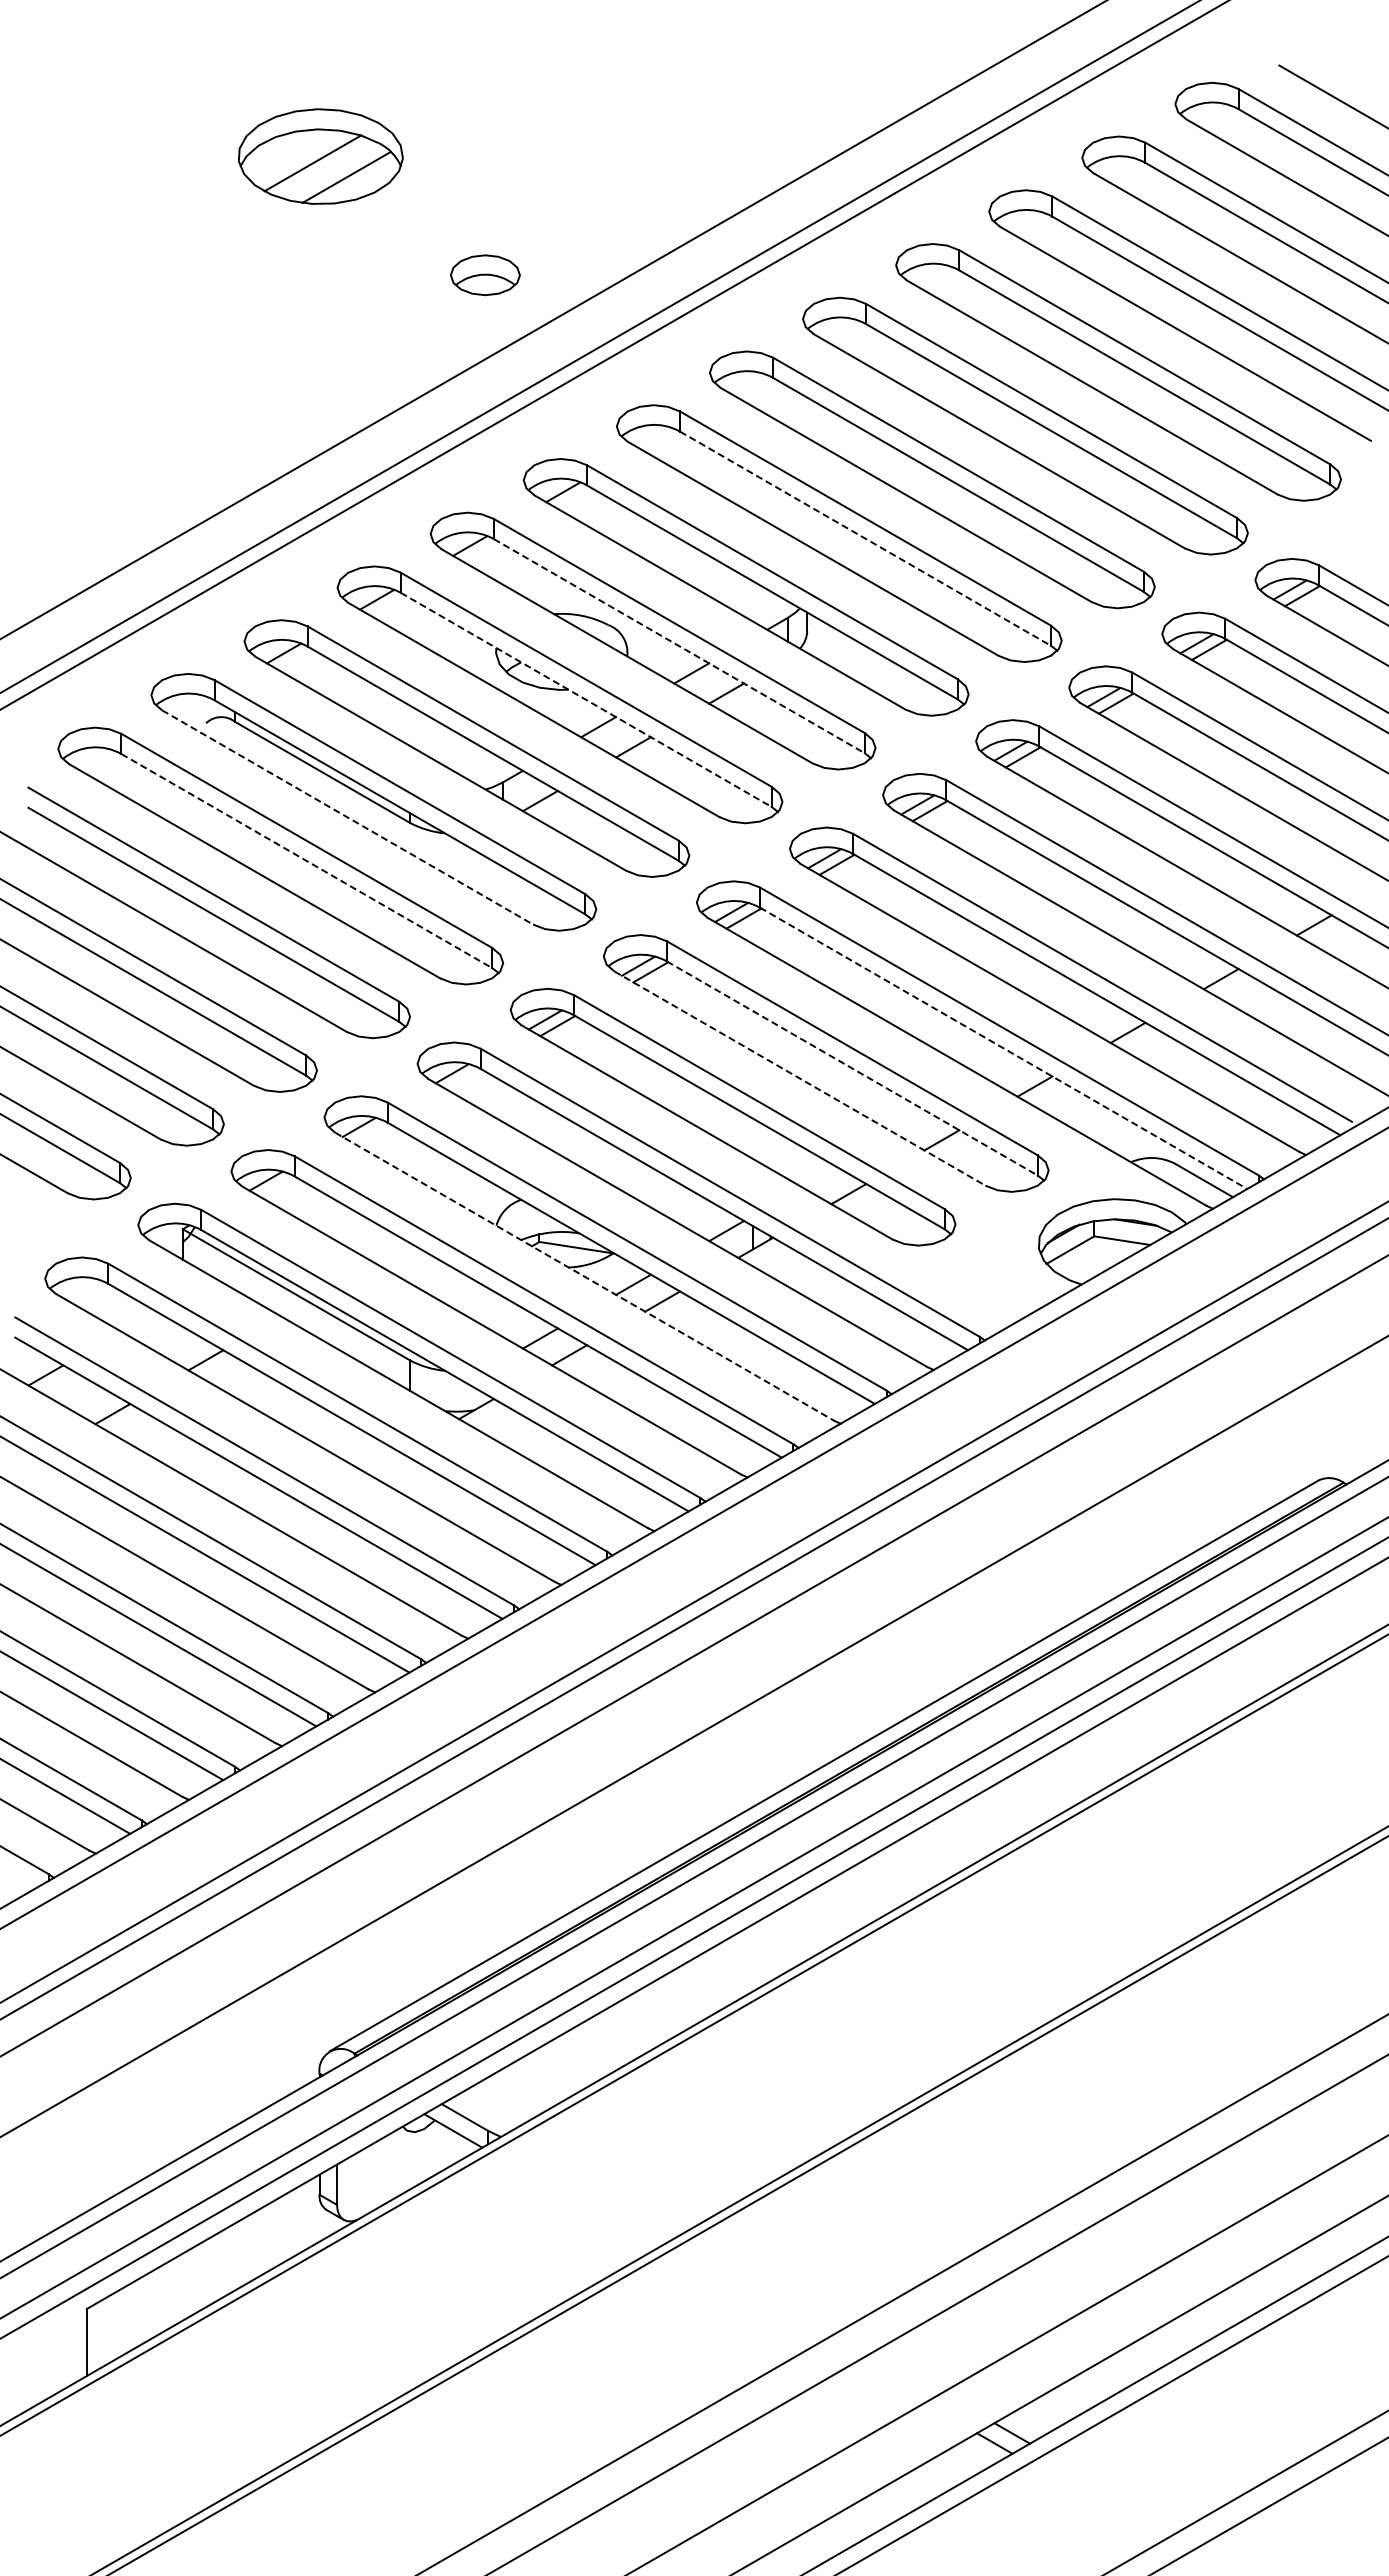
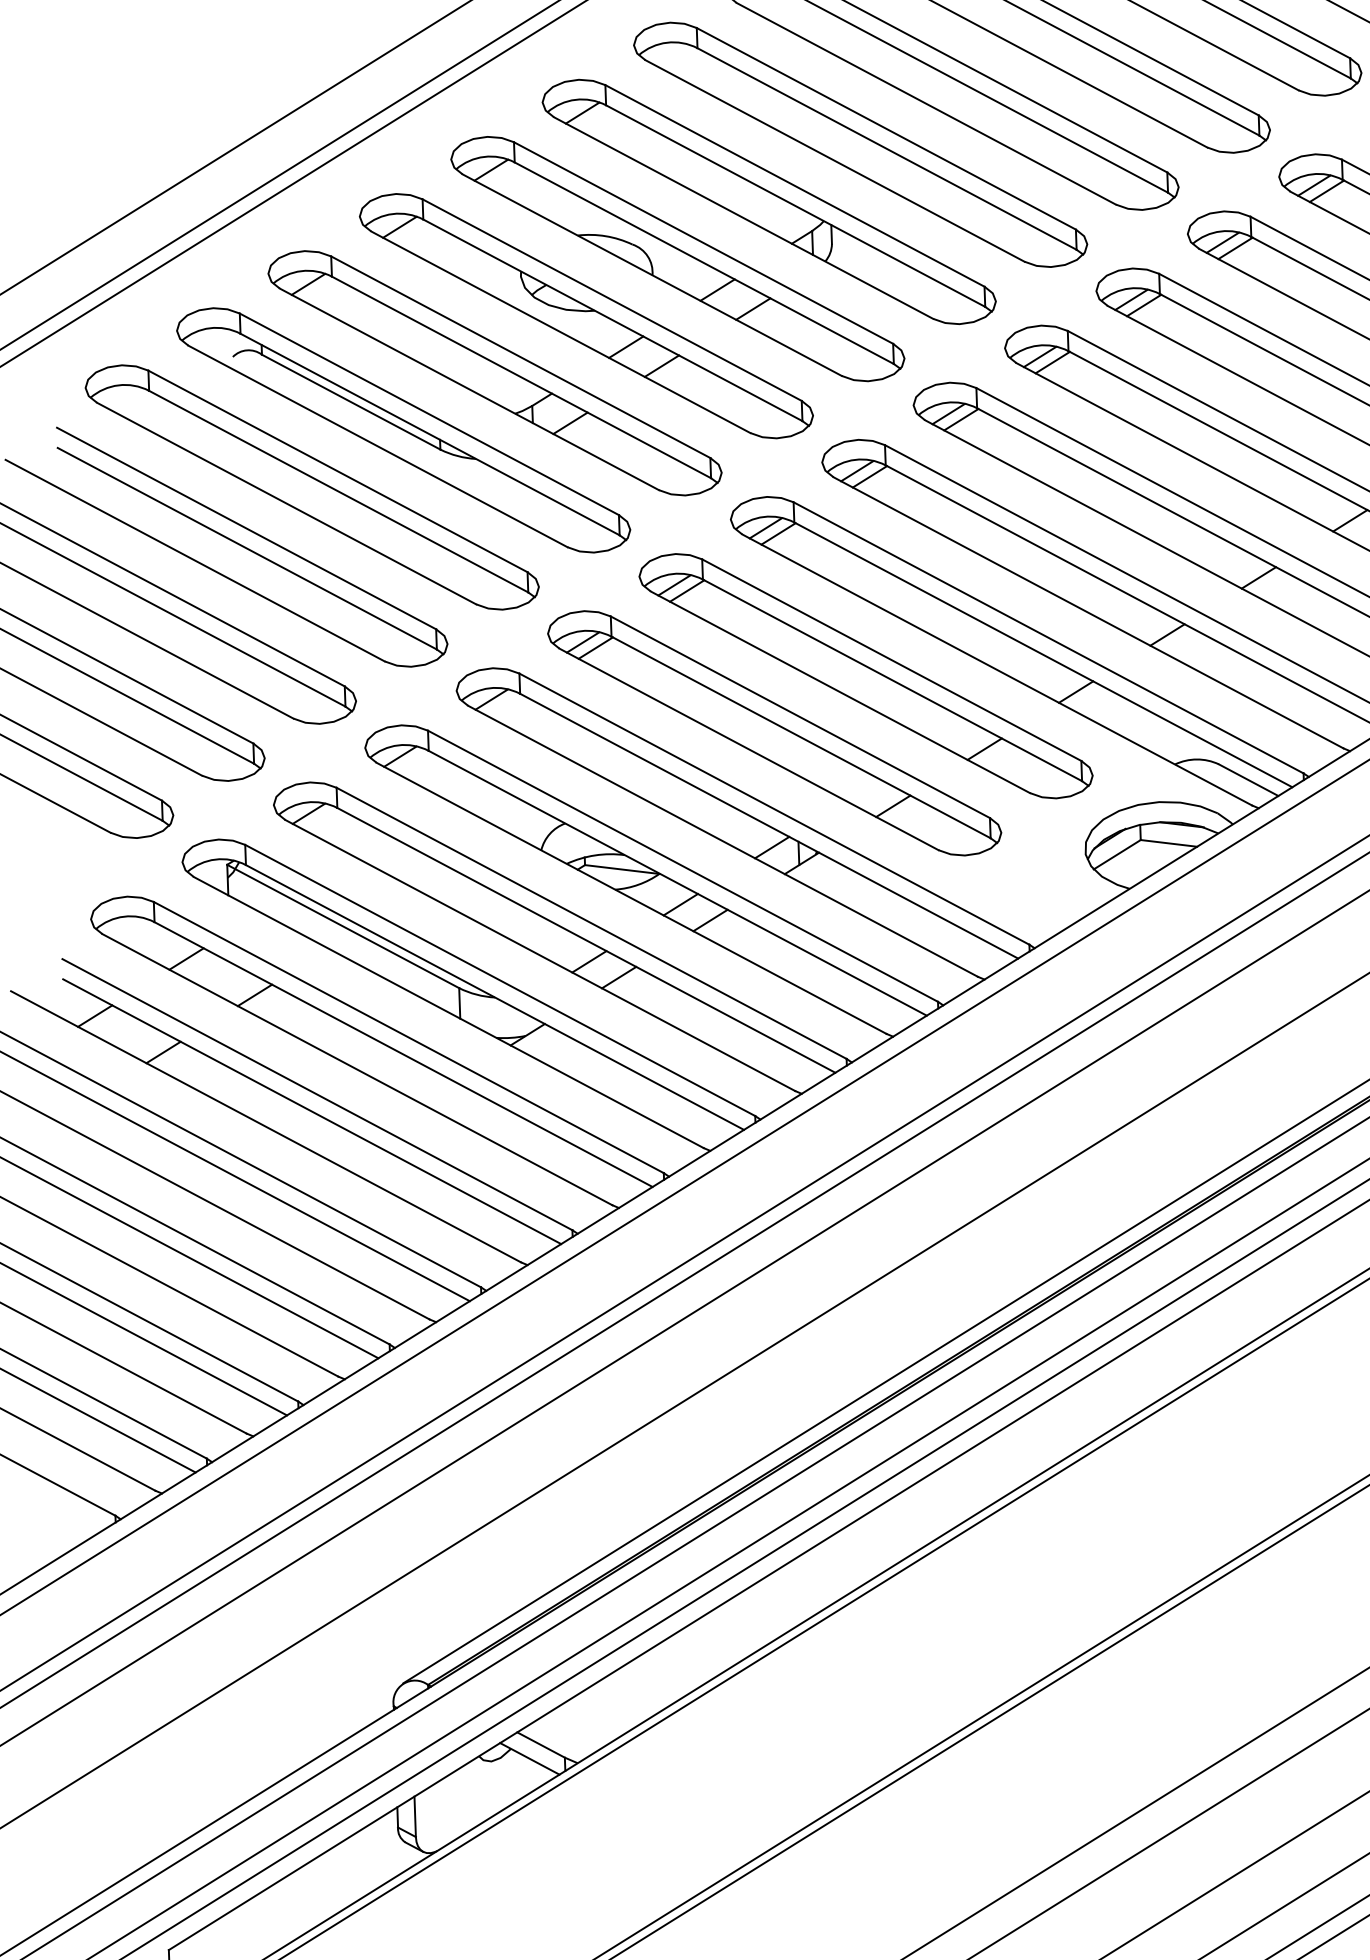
line: (865, 538) -> (887, 148), dashed -> solid
line: (679, 646) -> (704, 263), dashed -> solid
line: (586, 700) -> (613, 320), dashed -> solid
line: (348, 817) -> (378, 446), dashed -> solid
line: (307, 861) -> (339, 491), dashed -> solid
line: (1004, 1048) -> (1044, 654), dashed -> solid
line: (852, 1068) -> (892, 680), dashed -> solid
line: (800, 1078) -> (840, 692), dashed -> solid
line: (585, 1277) -> (632, 899), dashed -> solid
line: (138, 1321) -> (186, 958), added

